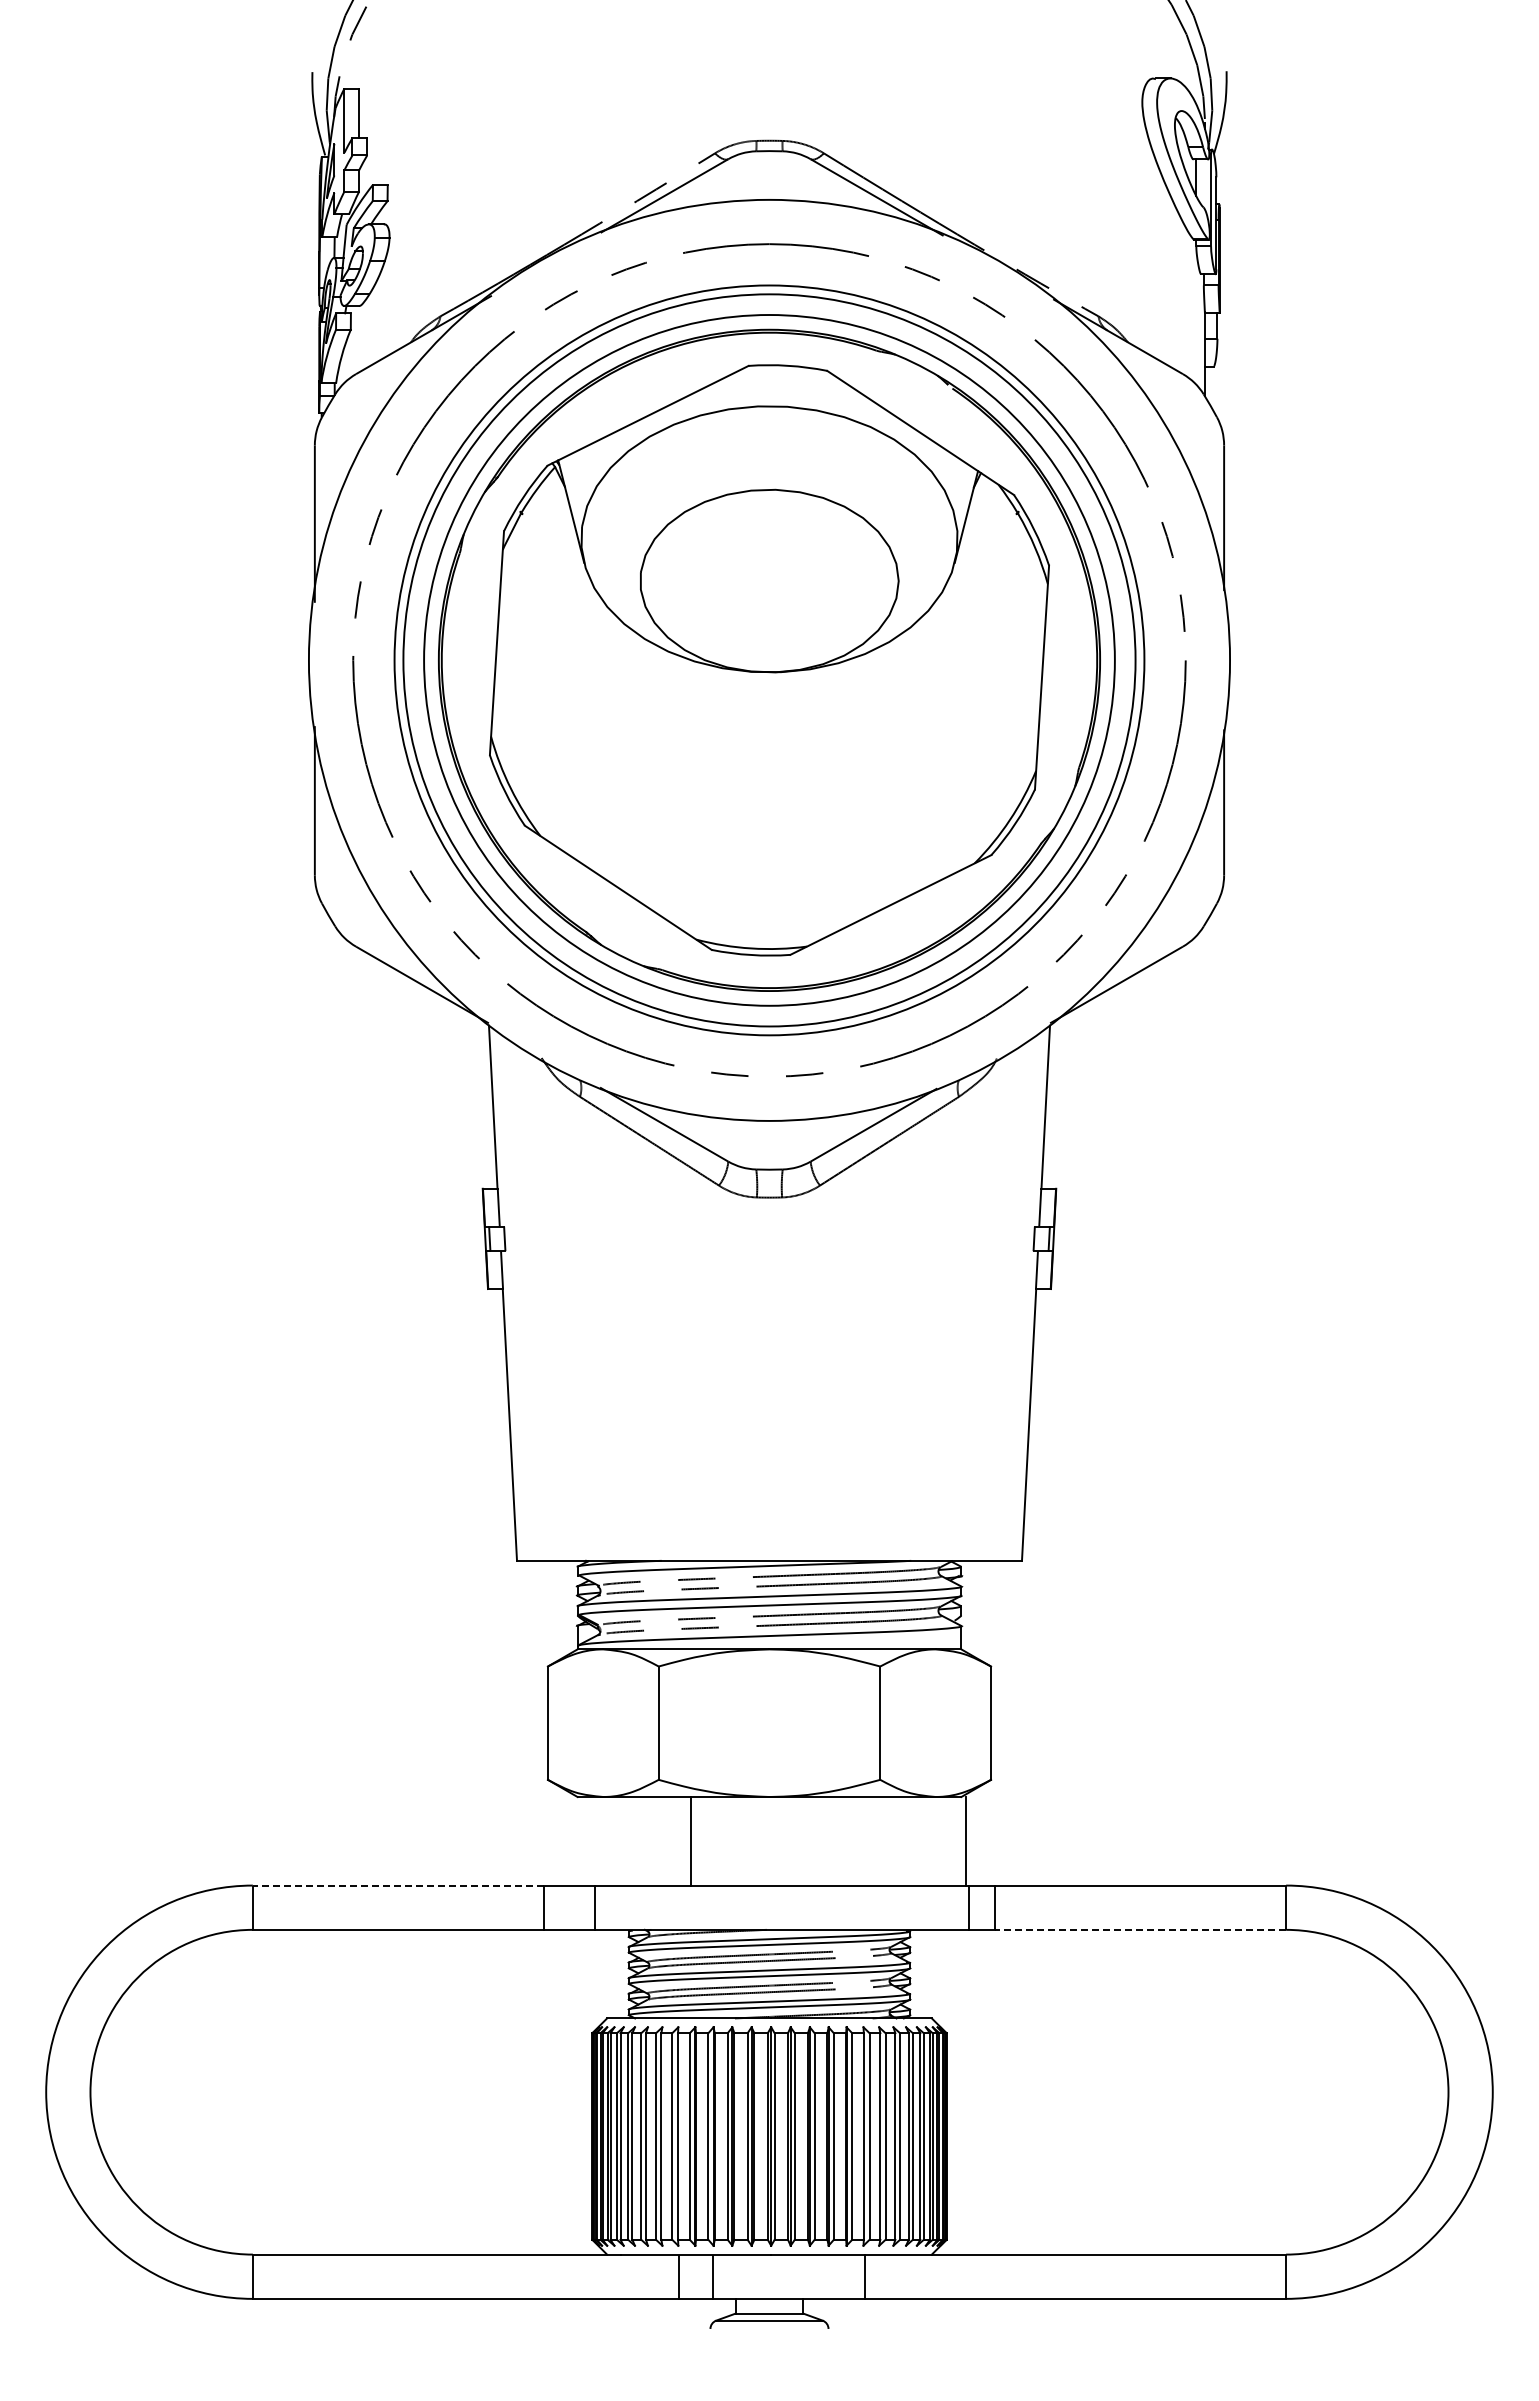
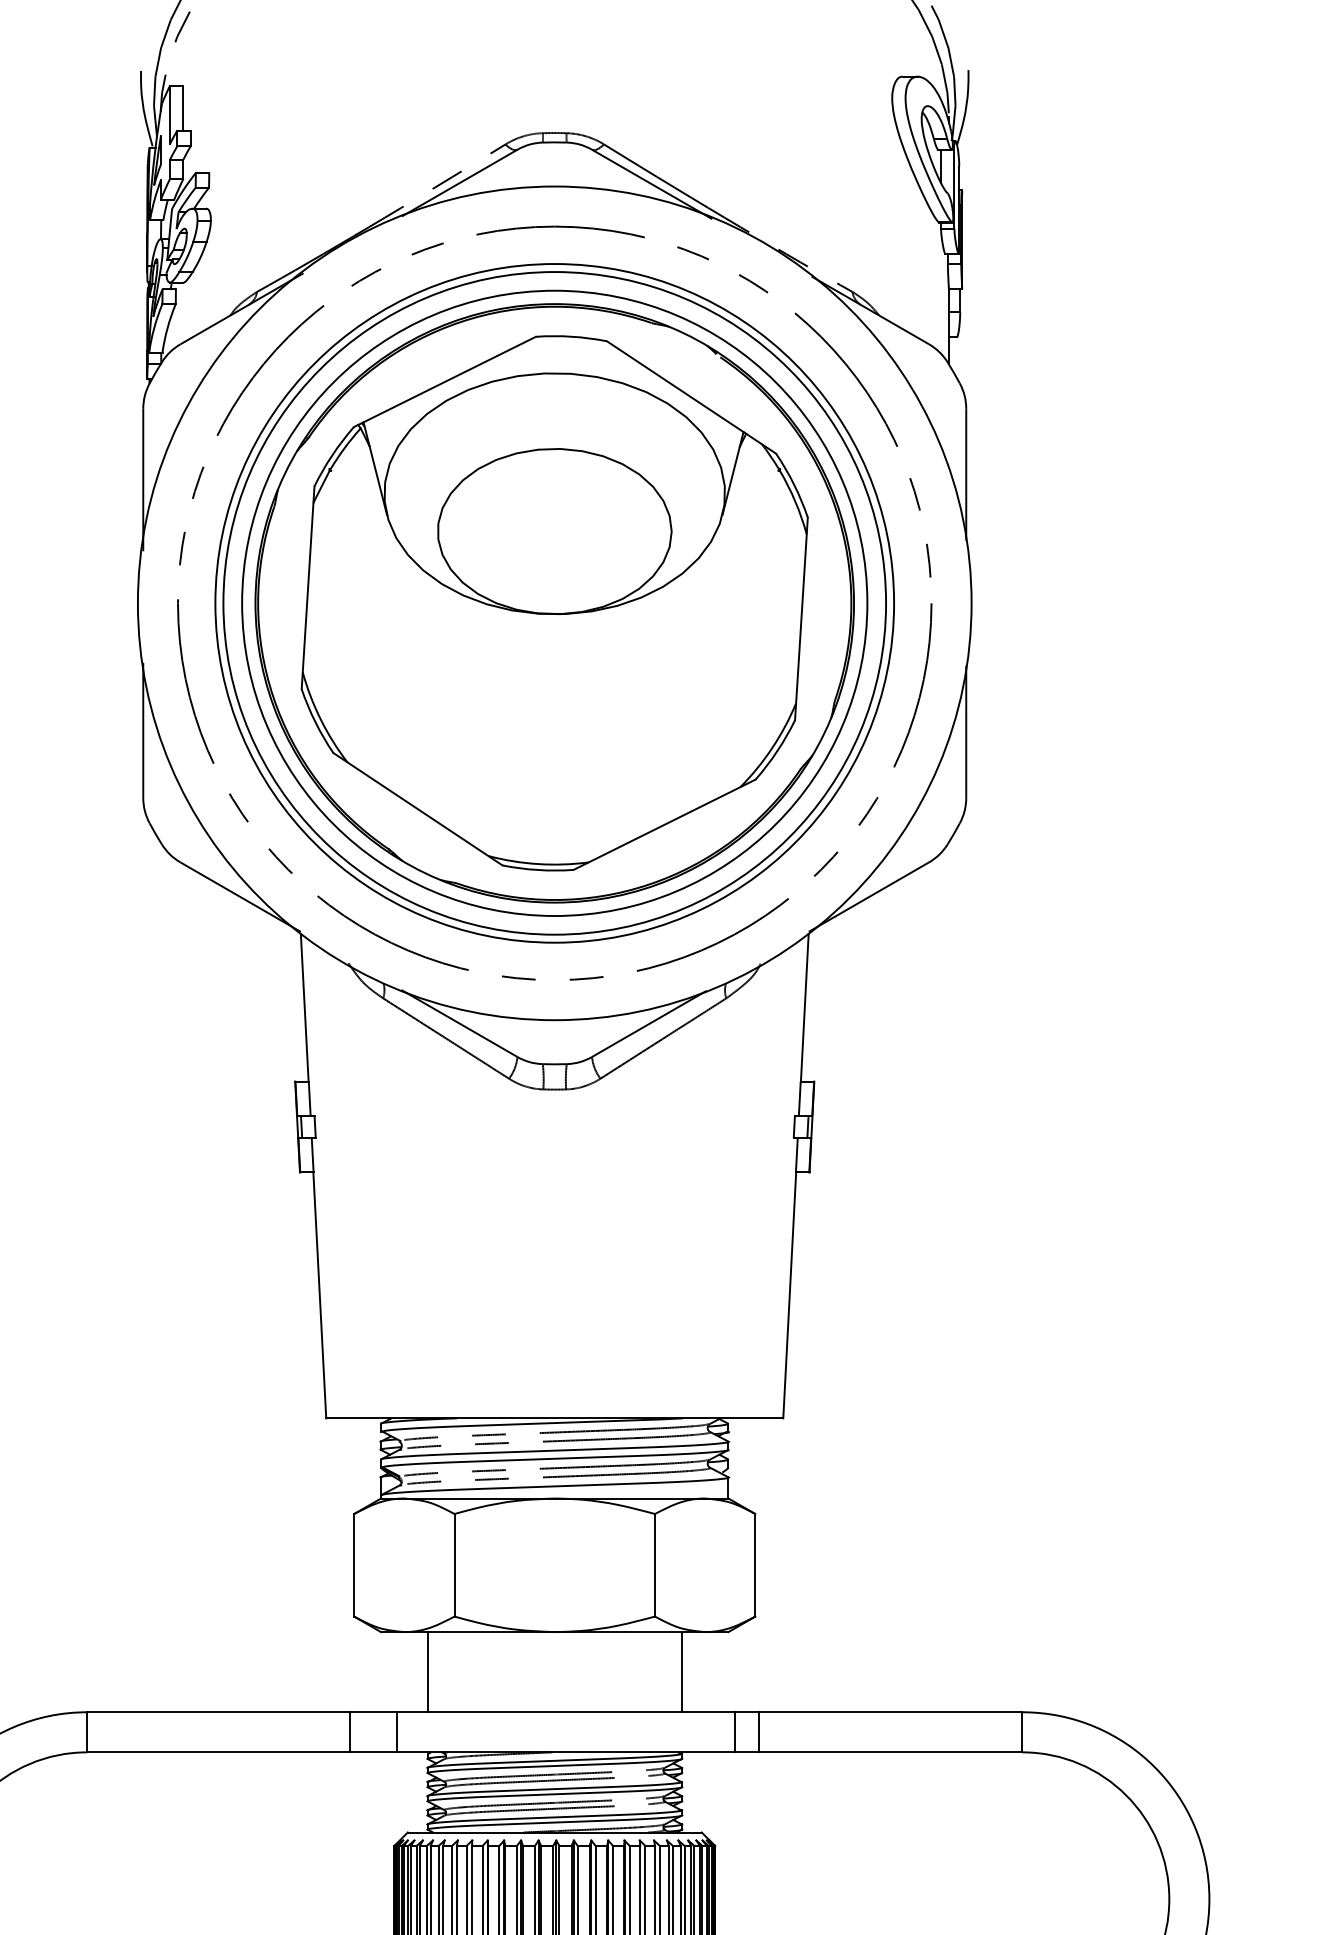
line: (691, 1841) -> (428, 1672), moved
line: (965, 1841) -> (681, 1672), moved
line: (397, 1885) -> (218, 1712), dashed -> solid
line: (1140, 1929) -> (890, 1752), dashed -> solid

